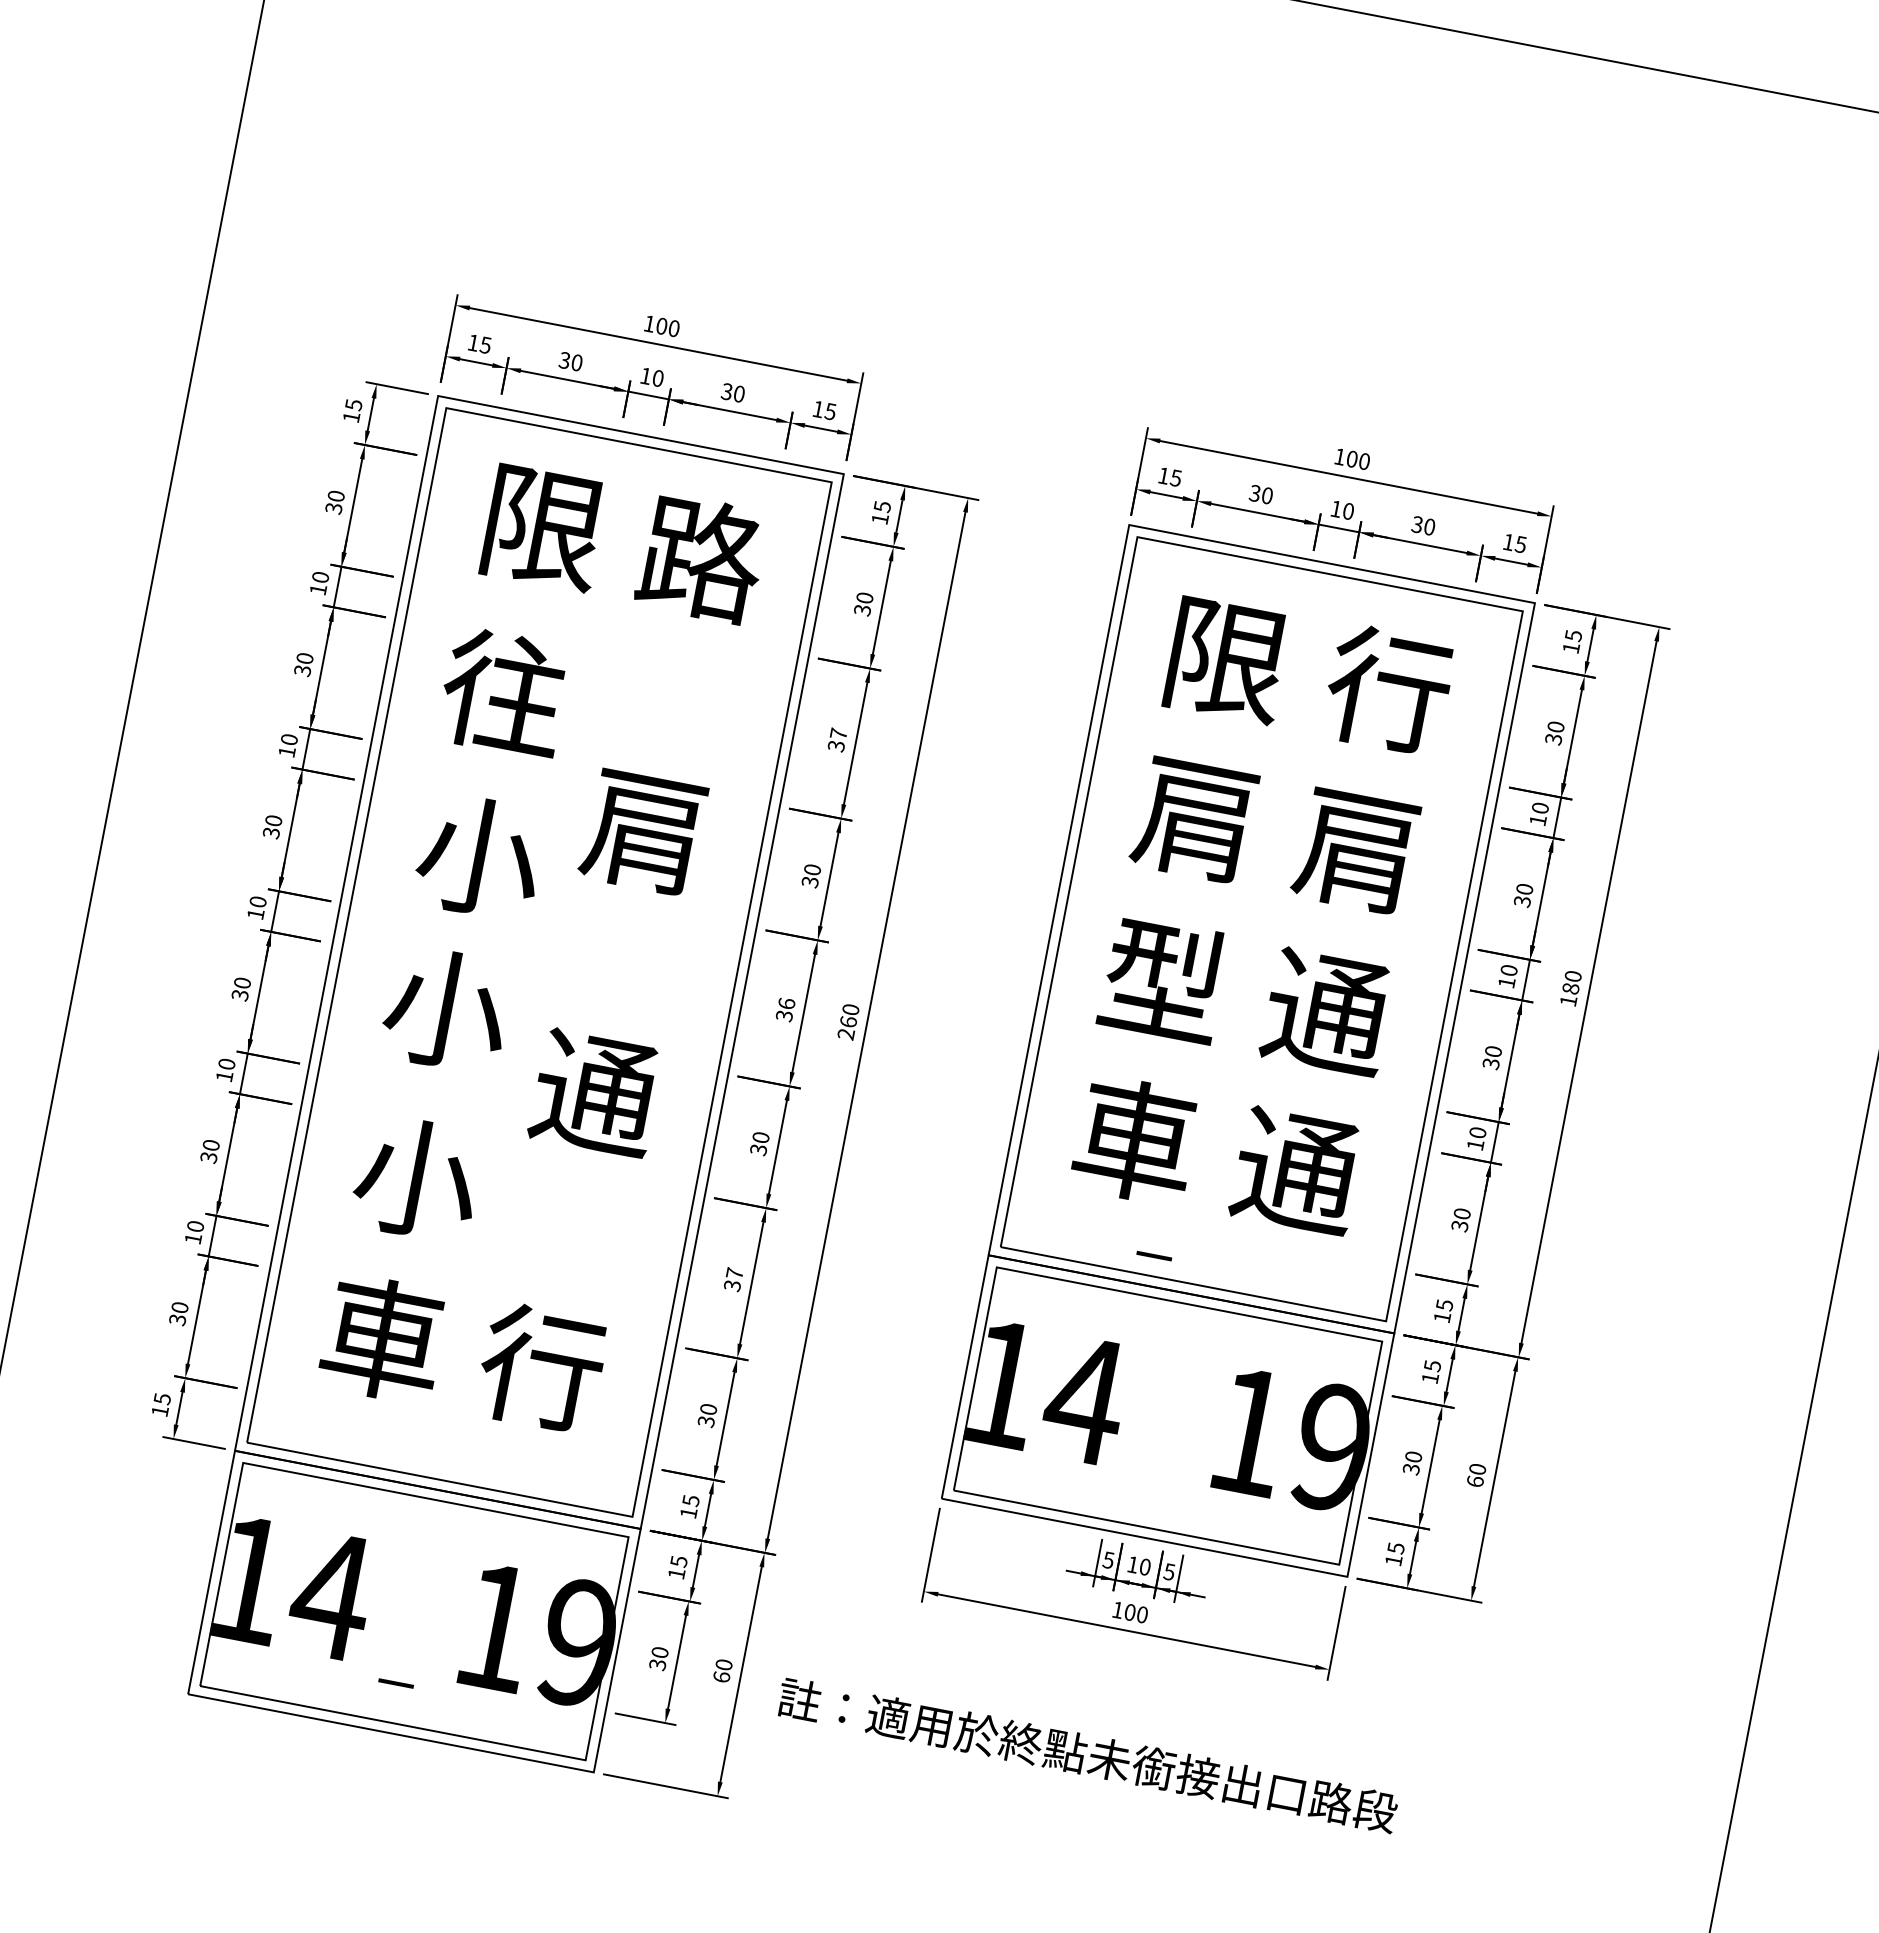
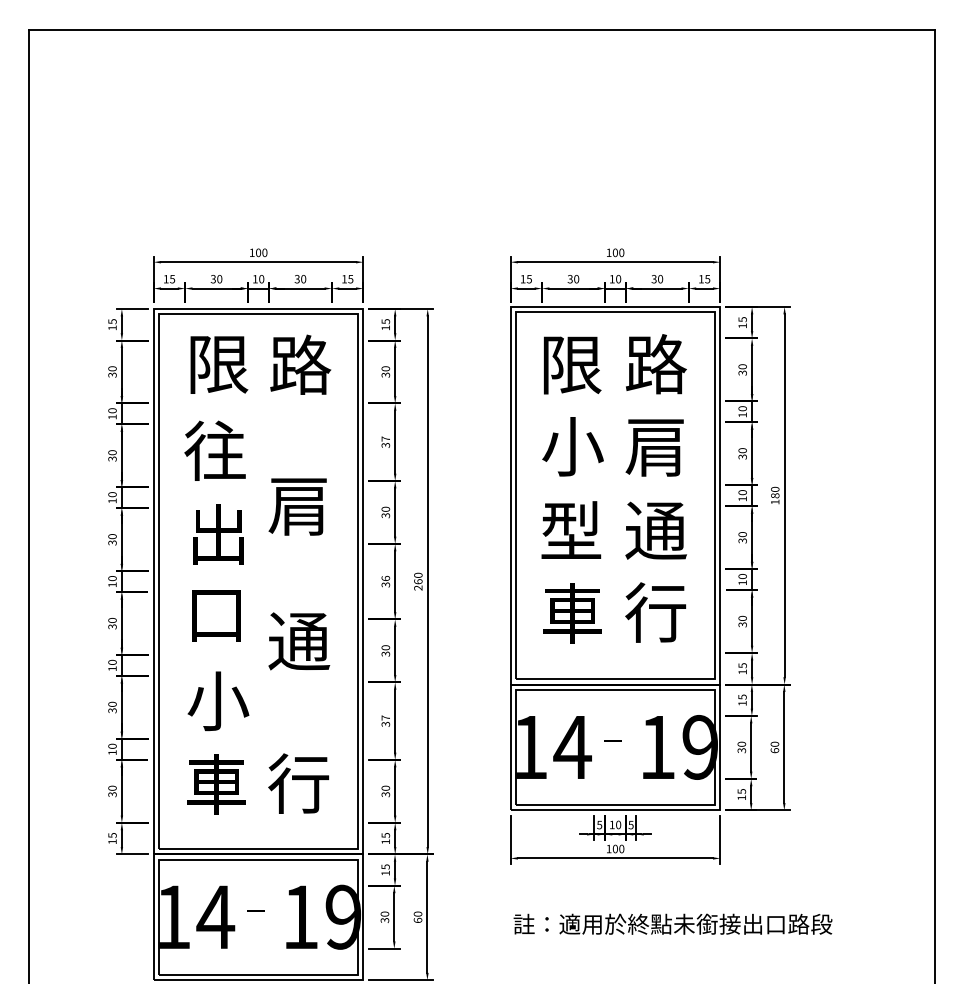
text: (1388, 690) -> (655, 364), 行 -> 路
text: (1197, 817) -> (572, 446), 肩 -> 小
text: (479, 856) -> (218, 534), 小 -> 出
text: (446, 1008) -> (216, 613), 小 -> 口
text: (1297, 1170) -> (656, 612), 通 -> 行
text: (1153, 1254) -> (612, 740), moved
text: (394, 1682) -> (255, 910), moved
text: (1087, 1753) -> (672, 923), moved

